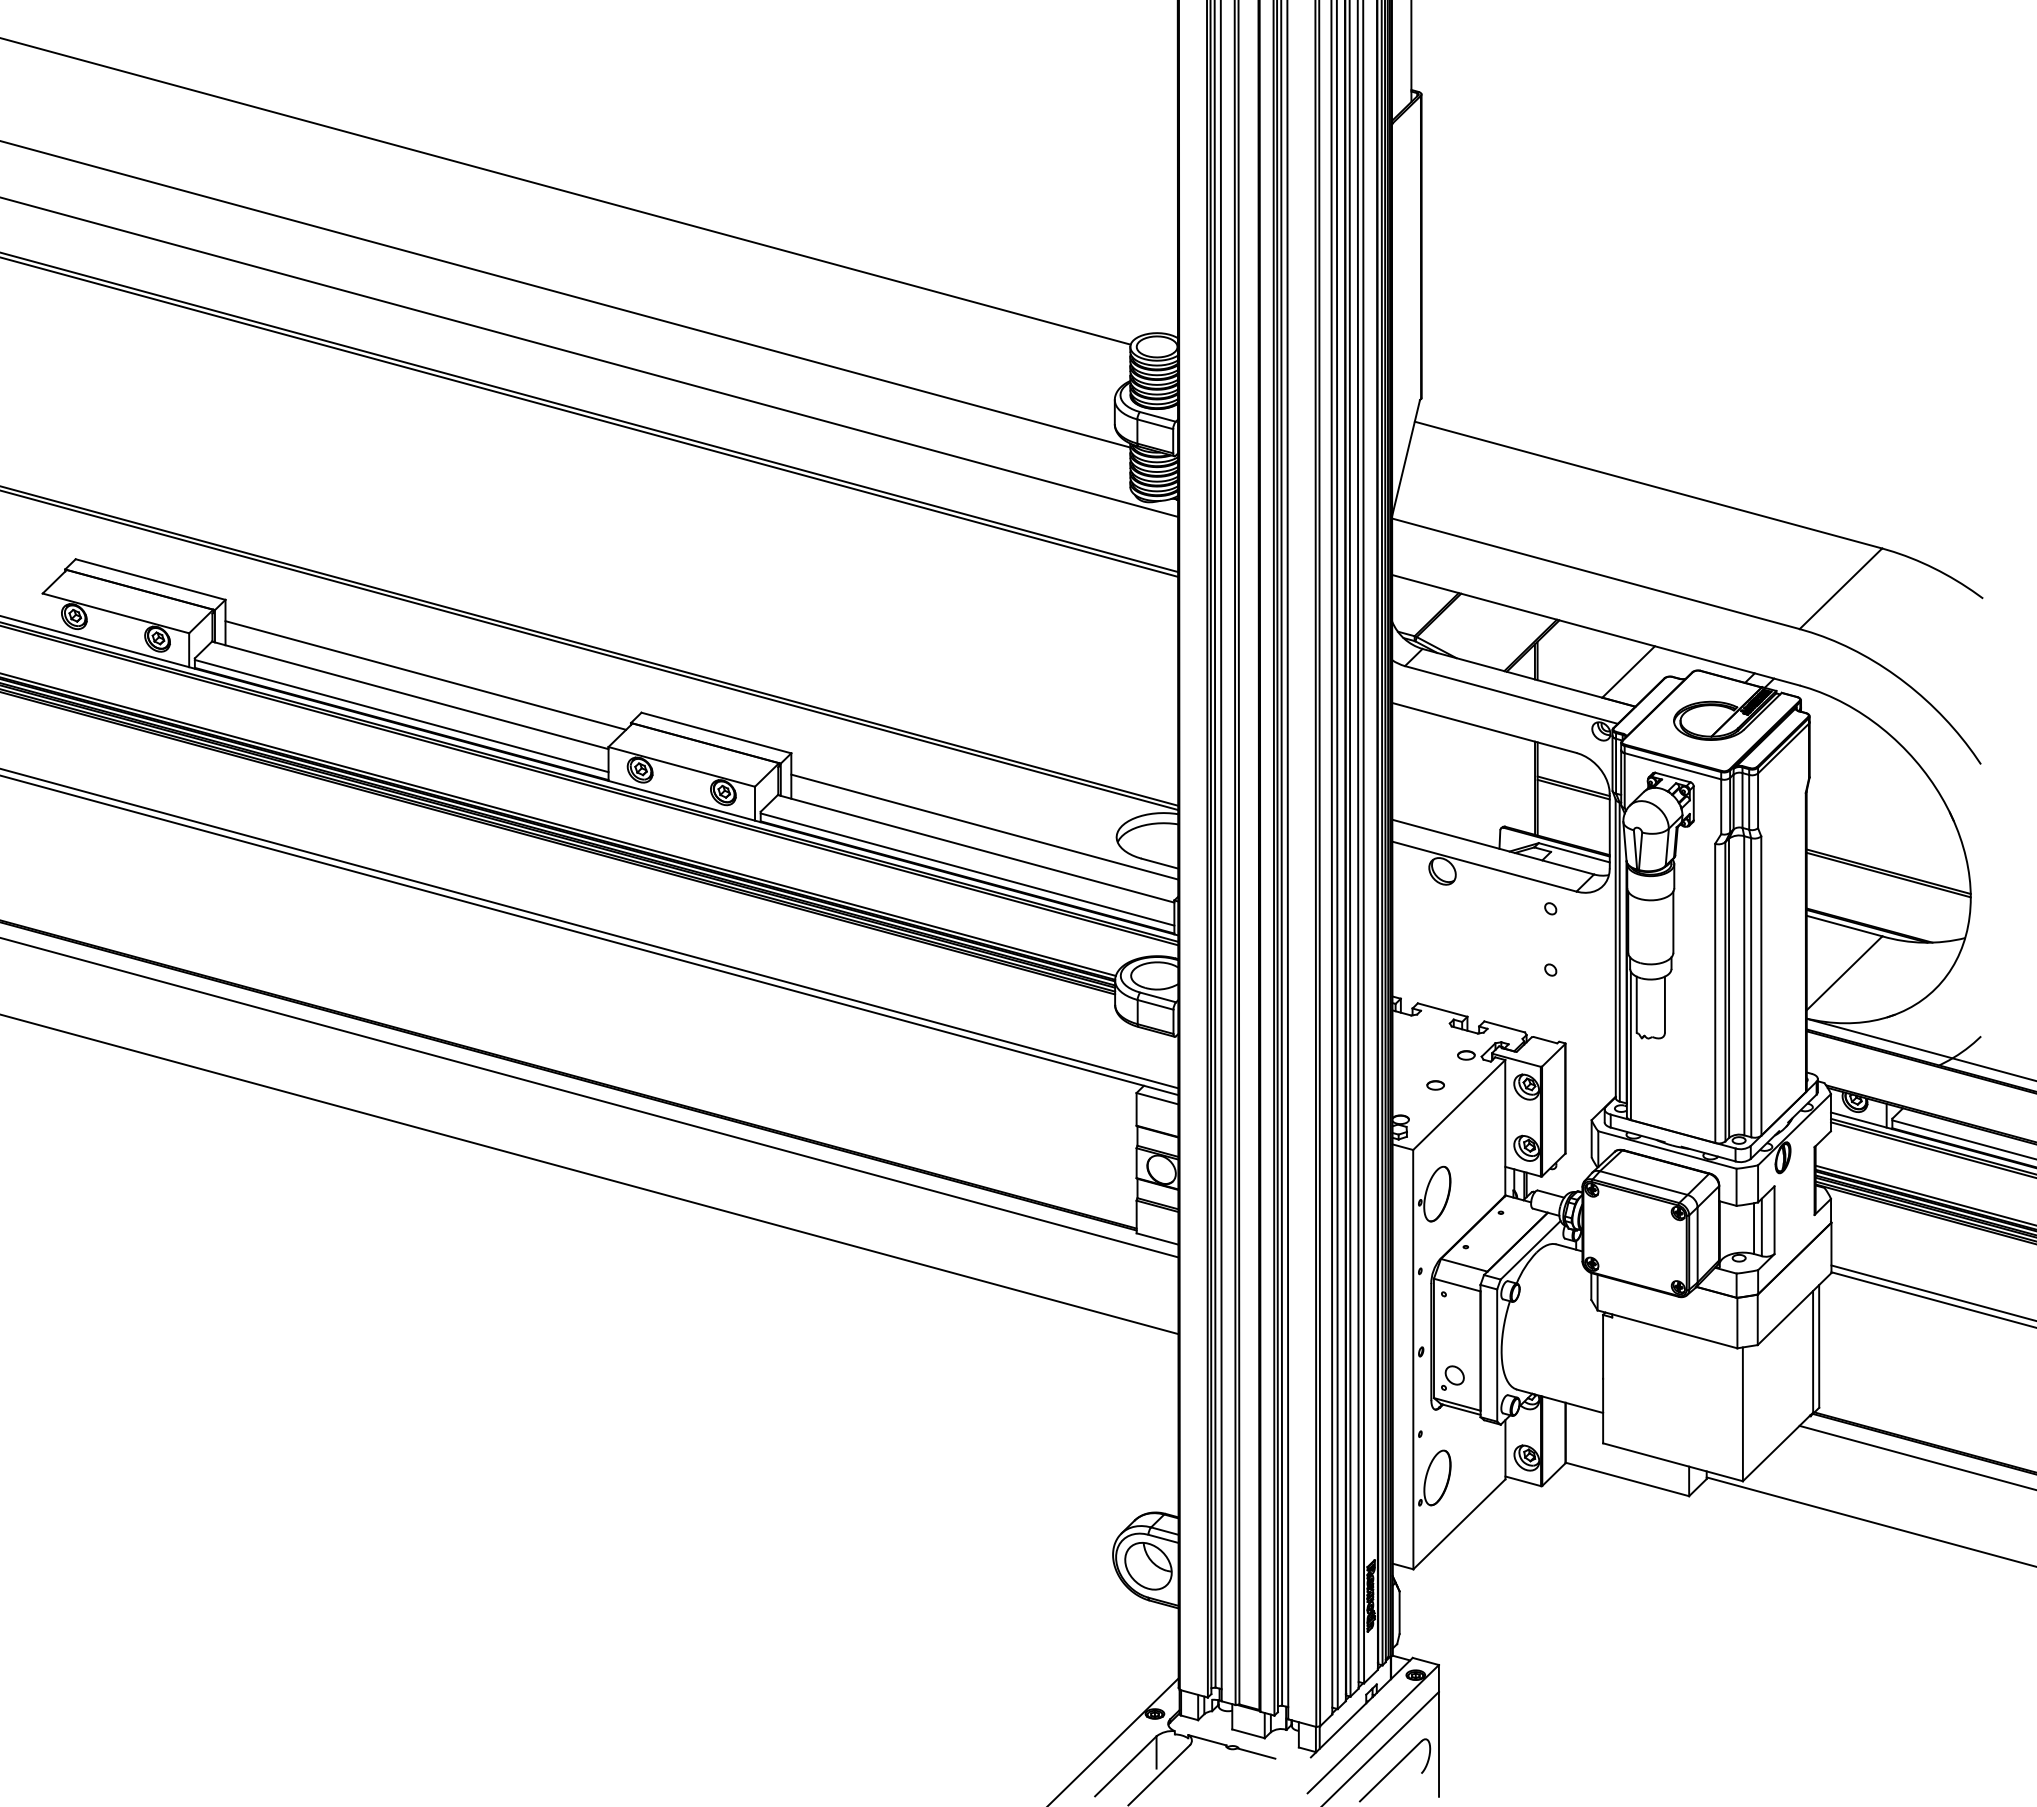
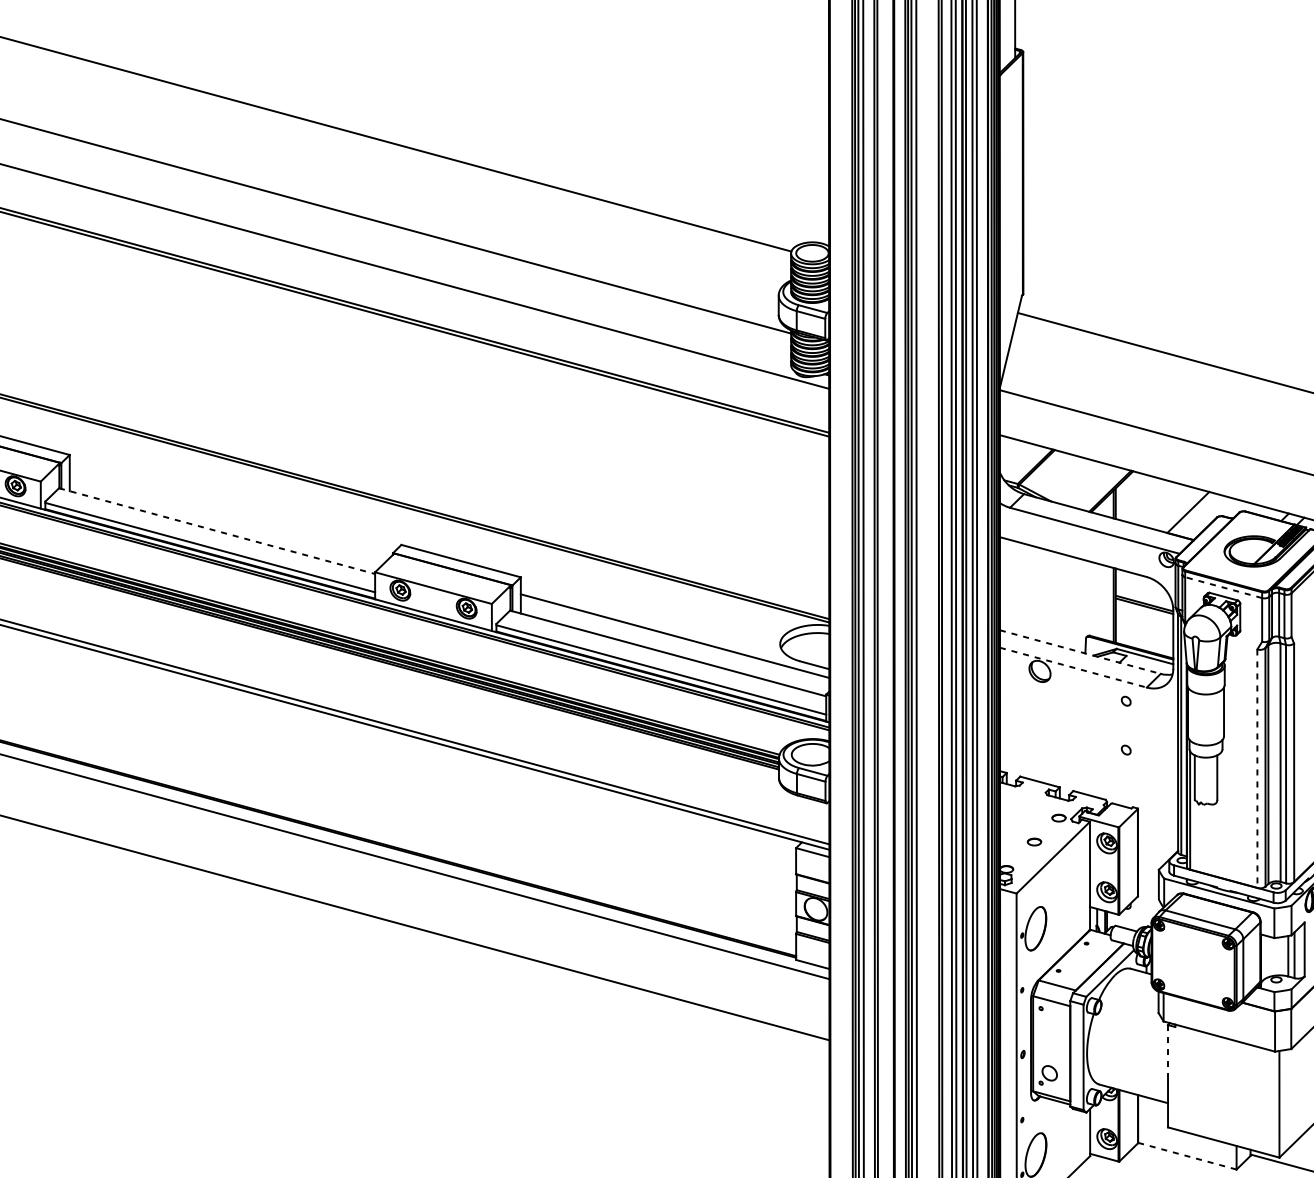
line: (425, 675) -> (229, 515), removed
line: (410, 695) -> (217, 531), solid -> dashed
line: (1672, 766) -> (1223, 587), solid -> dashed
line: (1493, 847) -> (1080, 652), solid -> dashed
line: (1484, 866) -> (1073, 667), solid -> dashed
line: (1715, 993) -> (1257, 768), solid -> dashed
line: (1603, 1346) -> (1168, 1050), solid -> dashed
line: (1627, 1479) -> (1187, 1156), solid -> dashed

